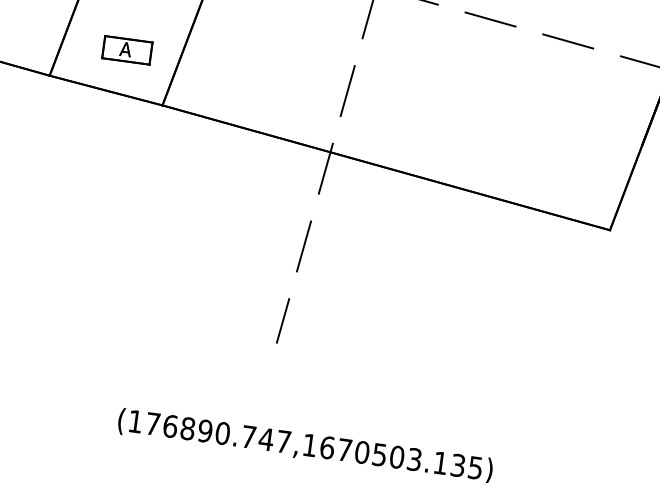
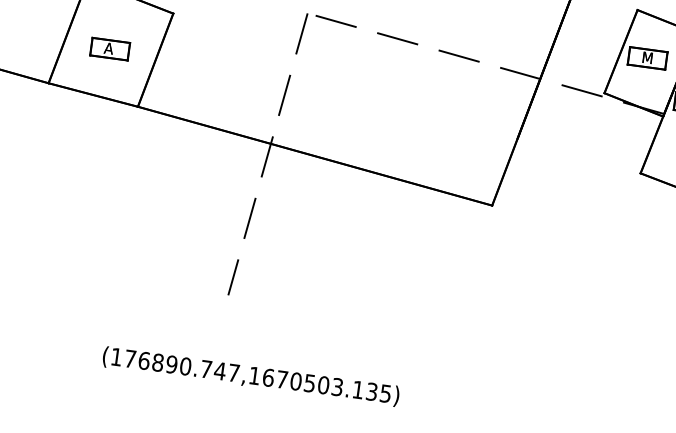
part: (127, 49) -> (110, 48), moved

